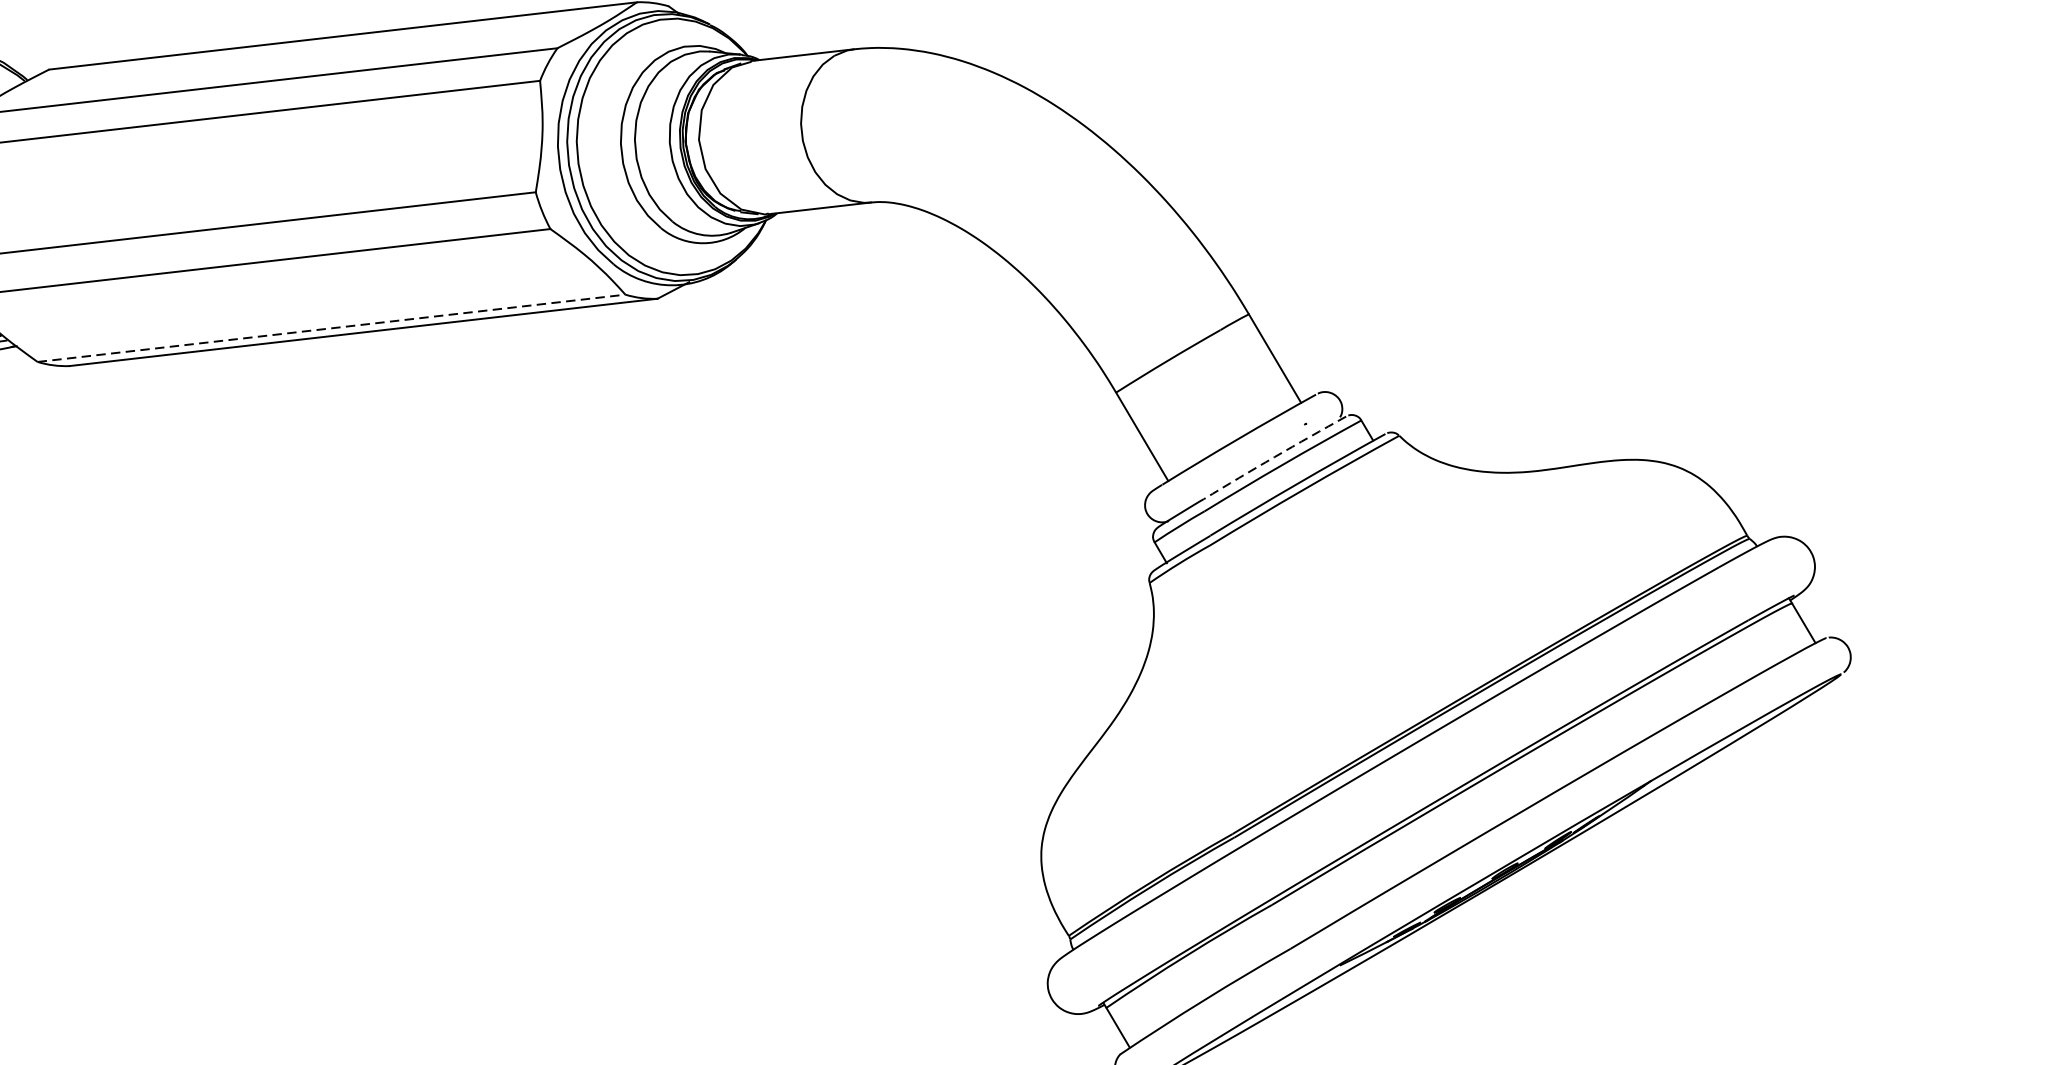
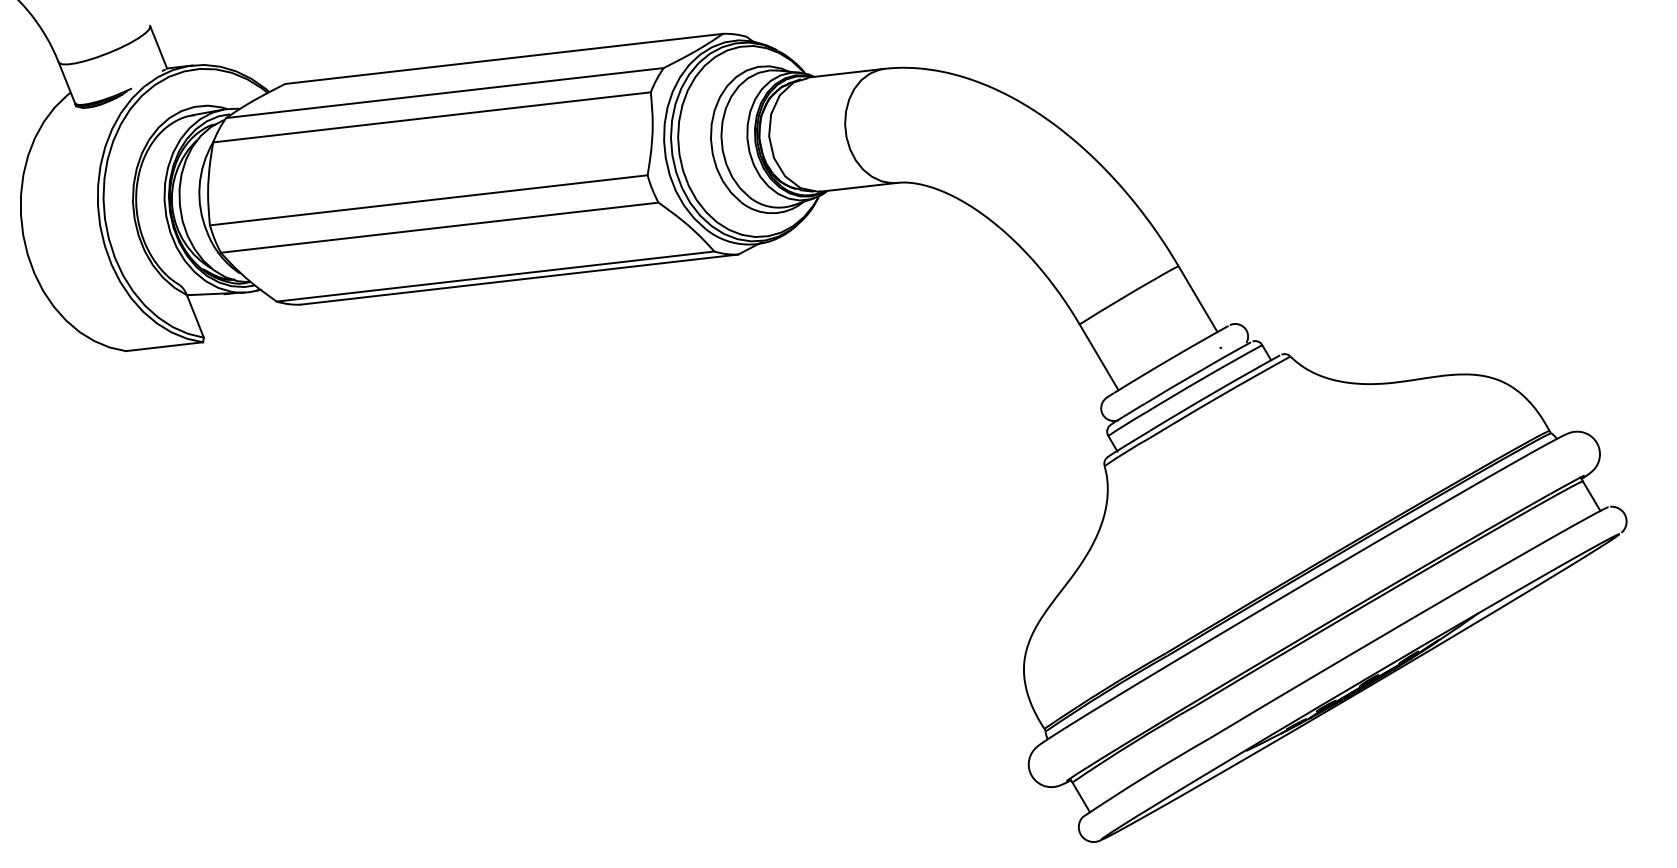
line: (332, 328) -> (496, 276), dashed -> solid
arc: (1274, 457) -> (1197, 372), dashed -> solid

